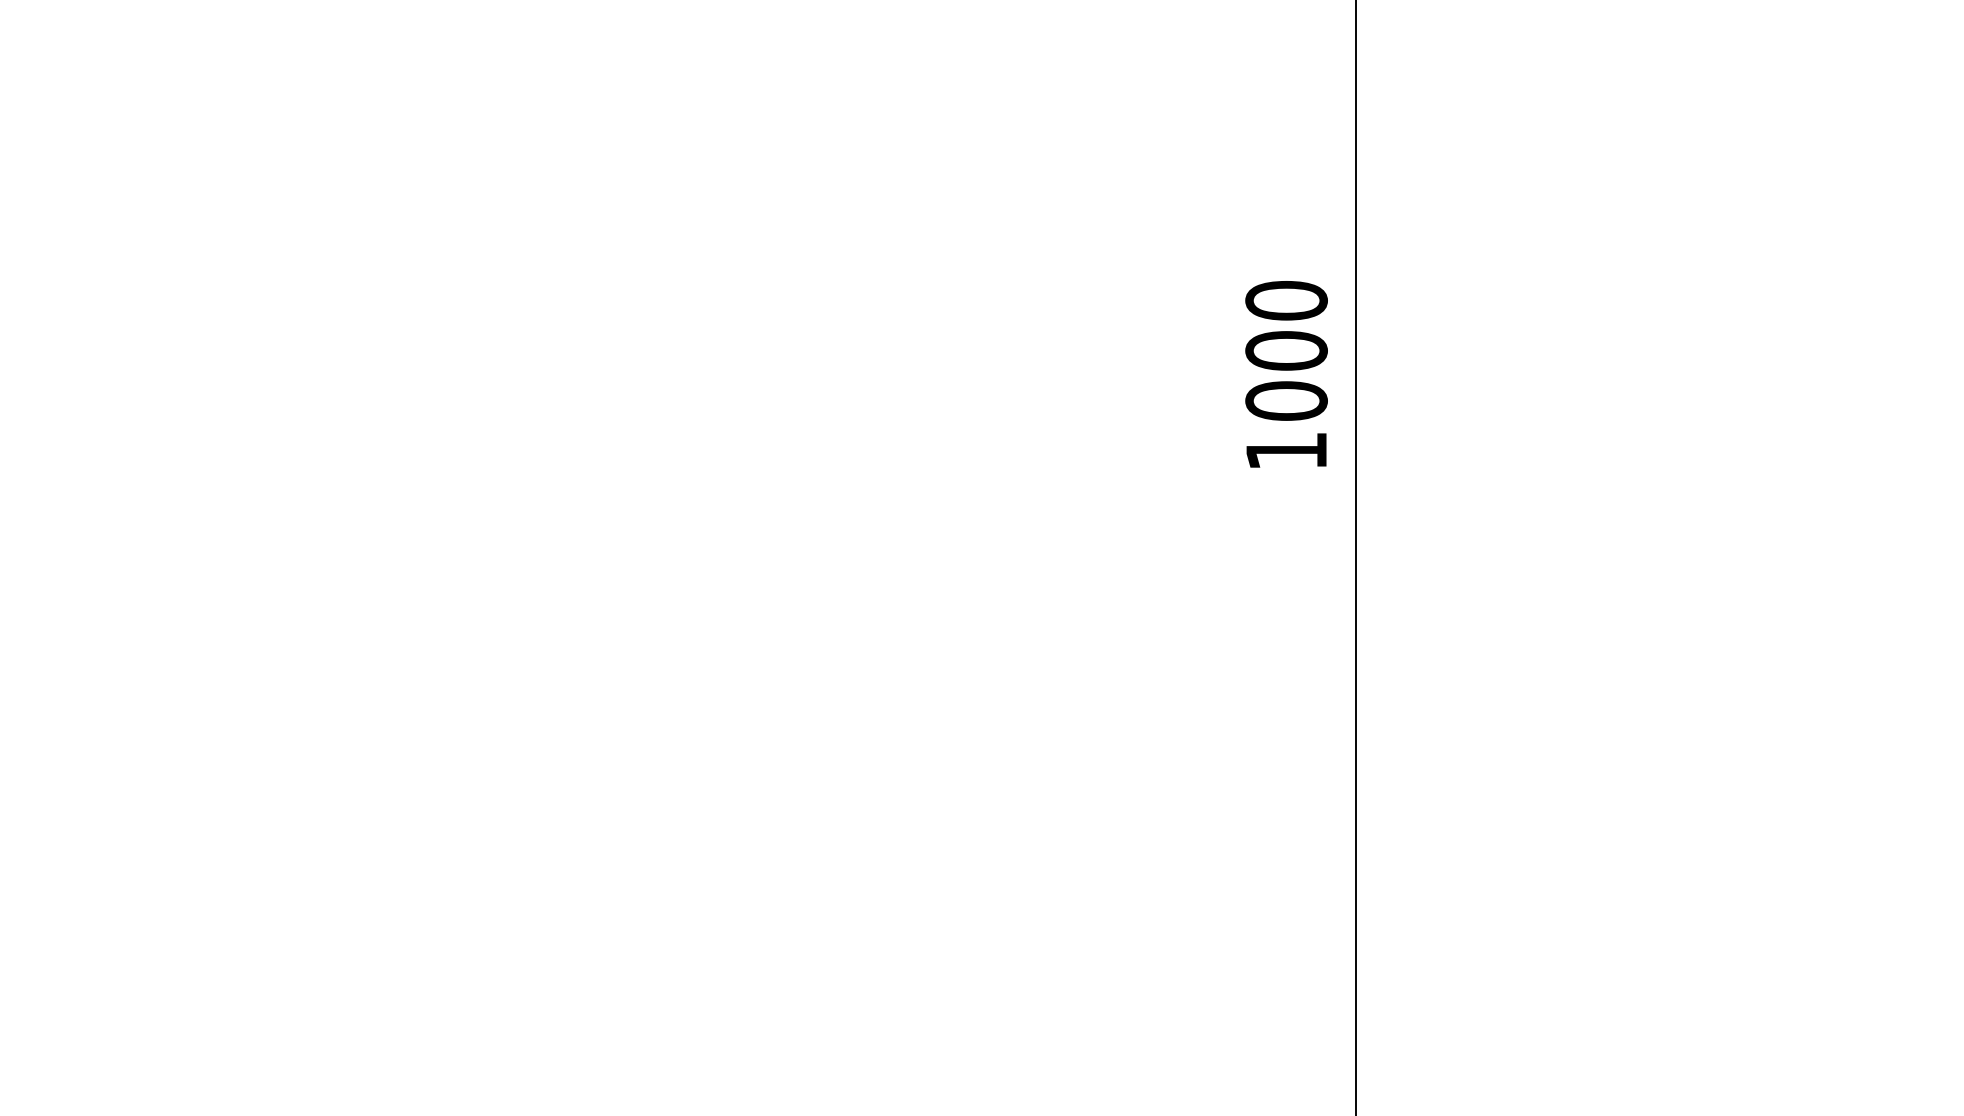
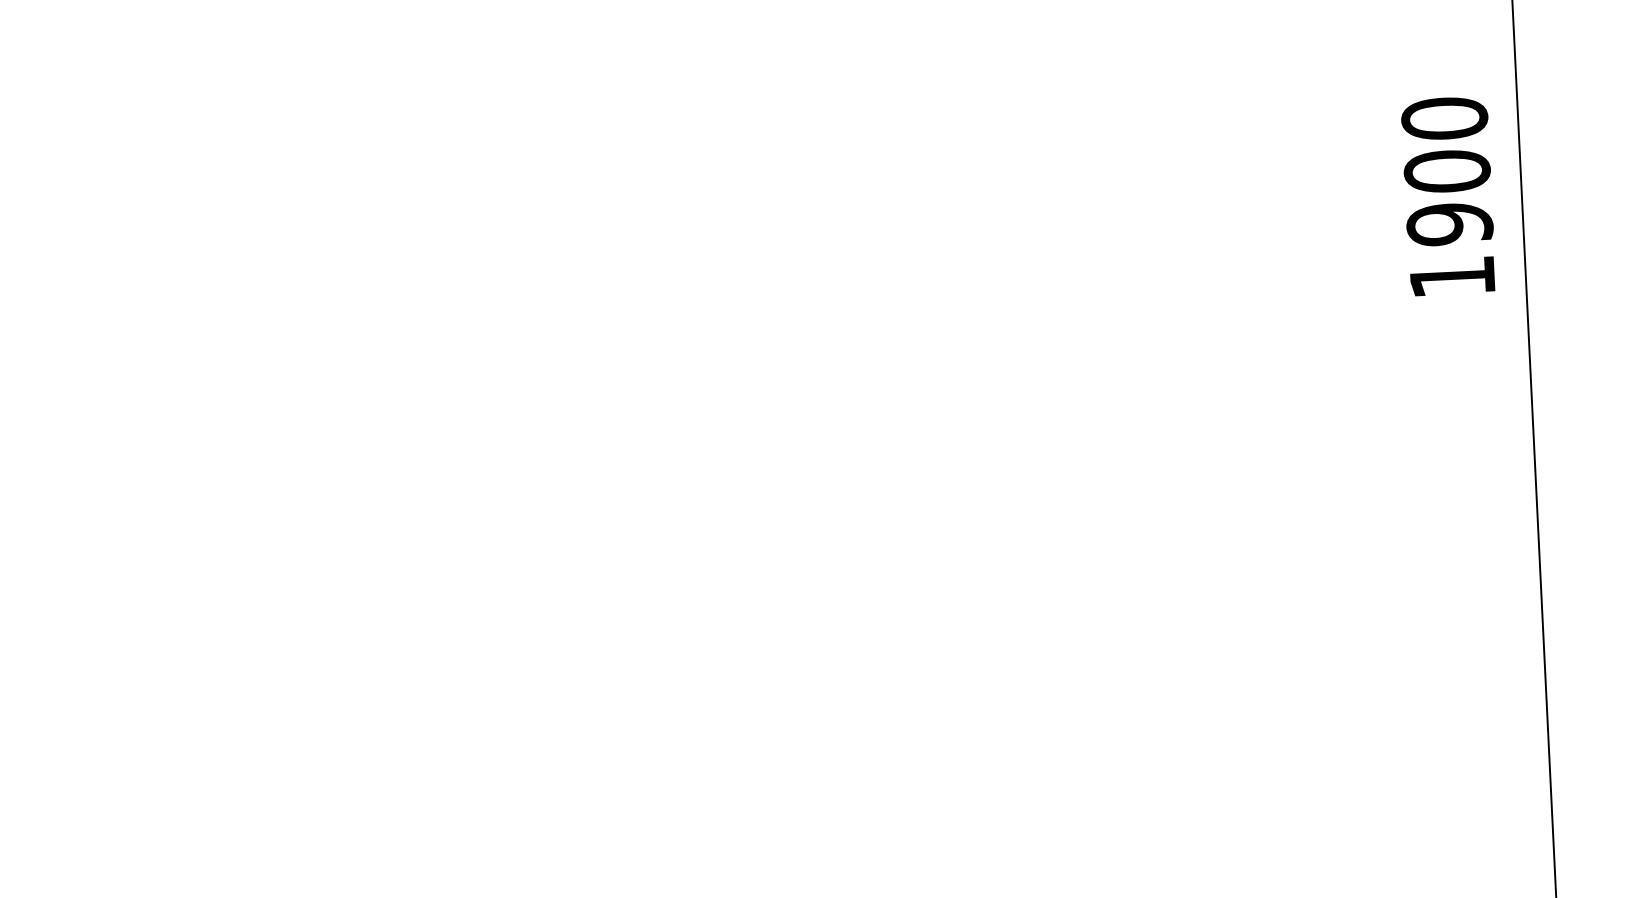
text: (1286, 401) -> (1449, 224), 1000 -> 1900

